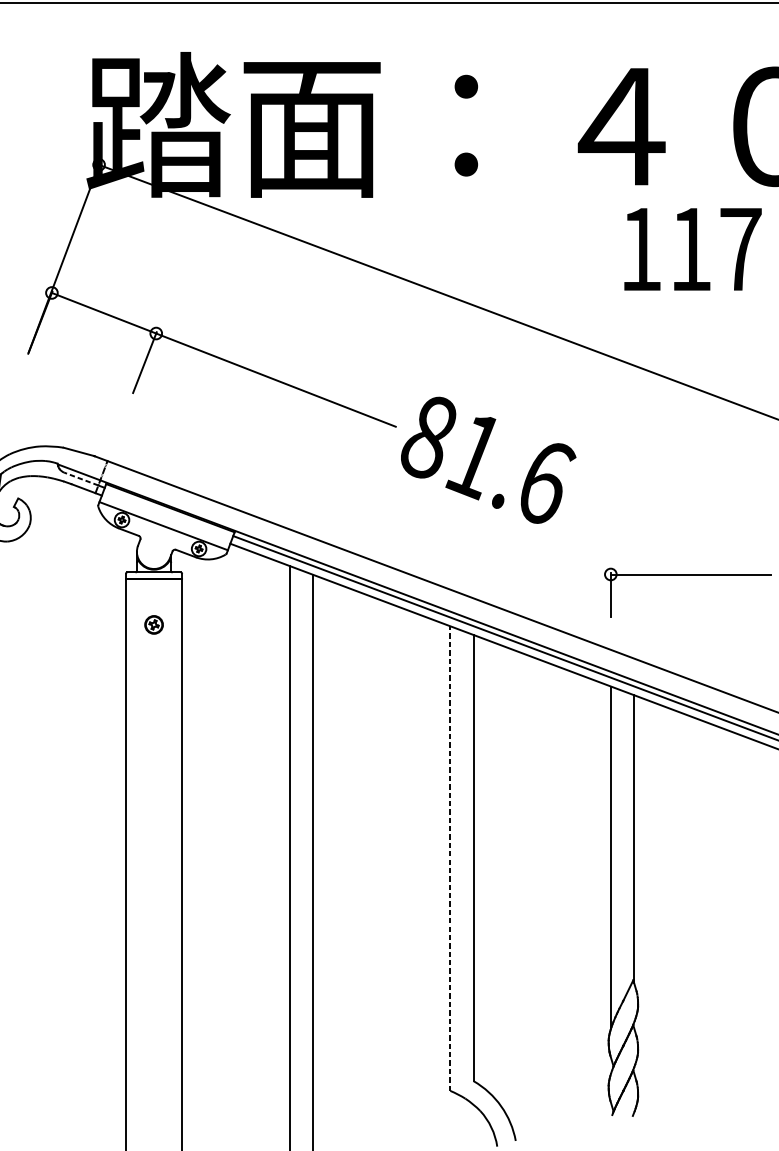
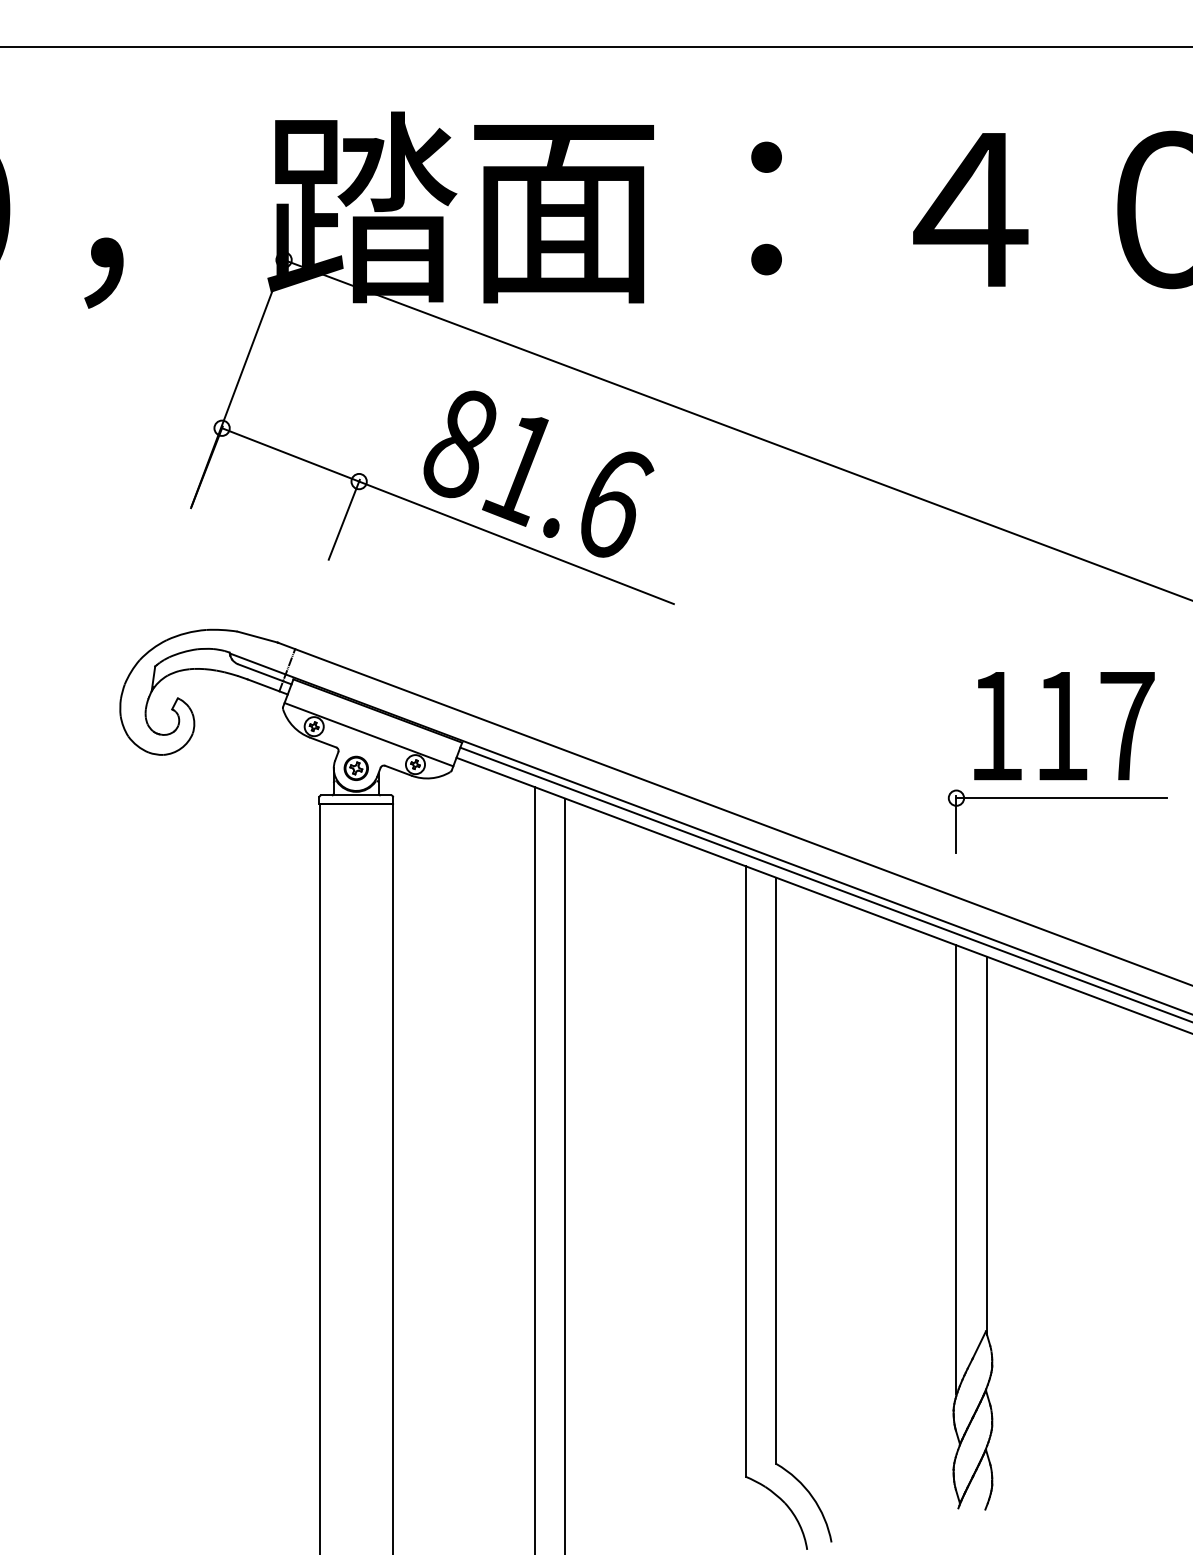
text: (693, 249) -> (1064, 726), moved
text: (488, 459) -> (538, 473), moved
line: (81, 478) -> (260, 672), dashed -> solid
part: (153, 624) -> (355, 767), moved
line: (450, 857) -> (745, 1170), dashed -> solid

